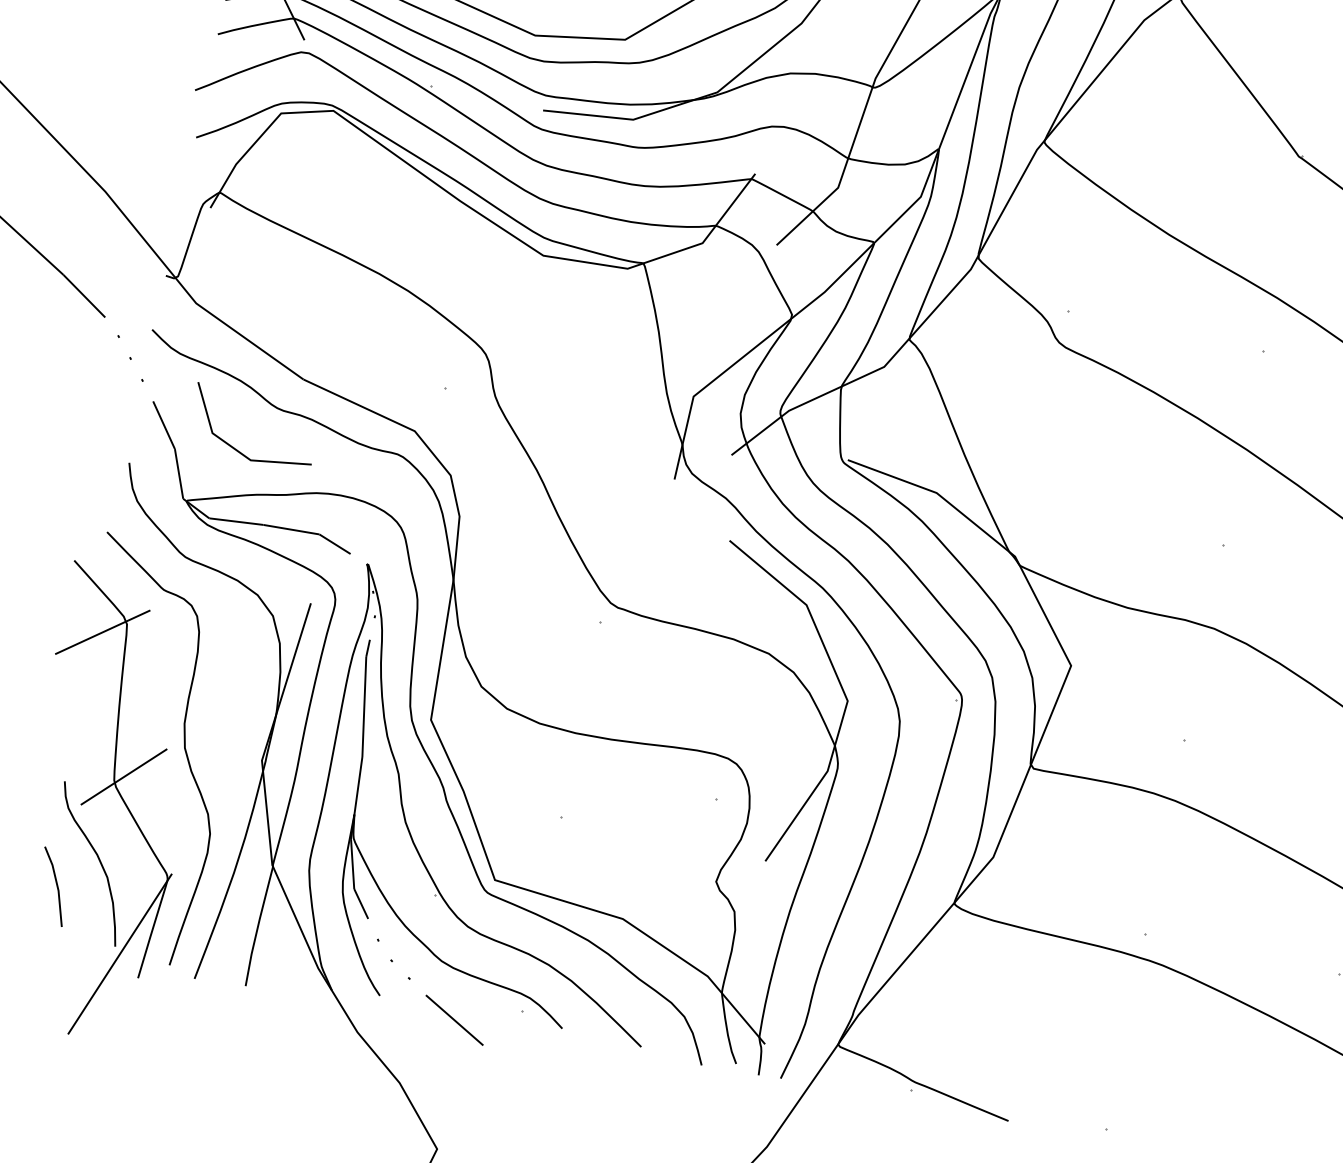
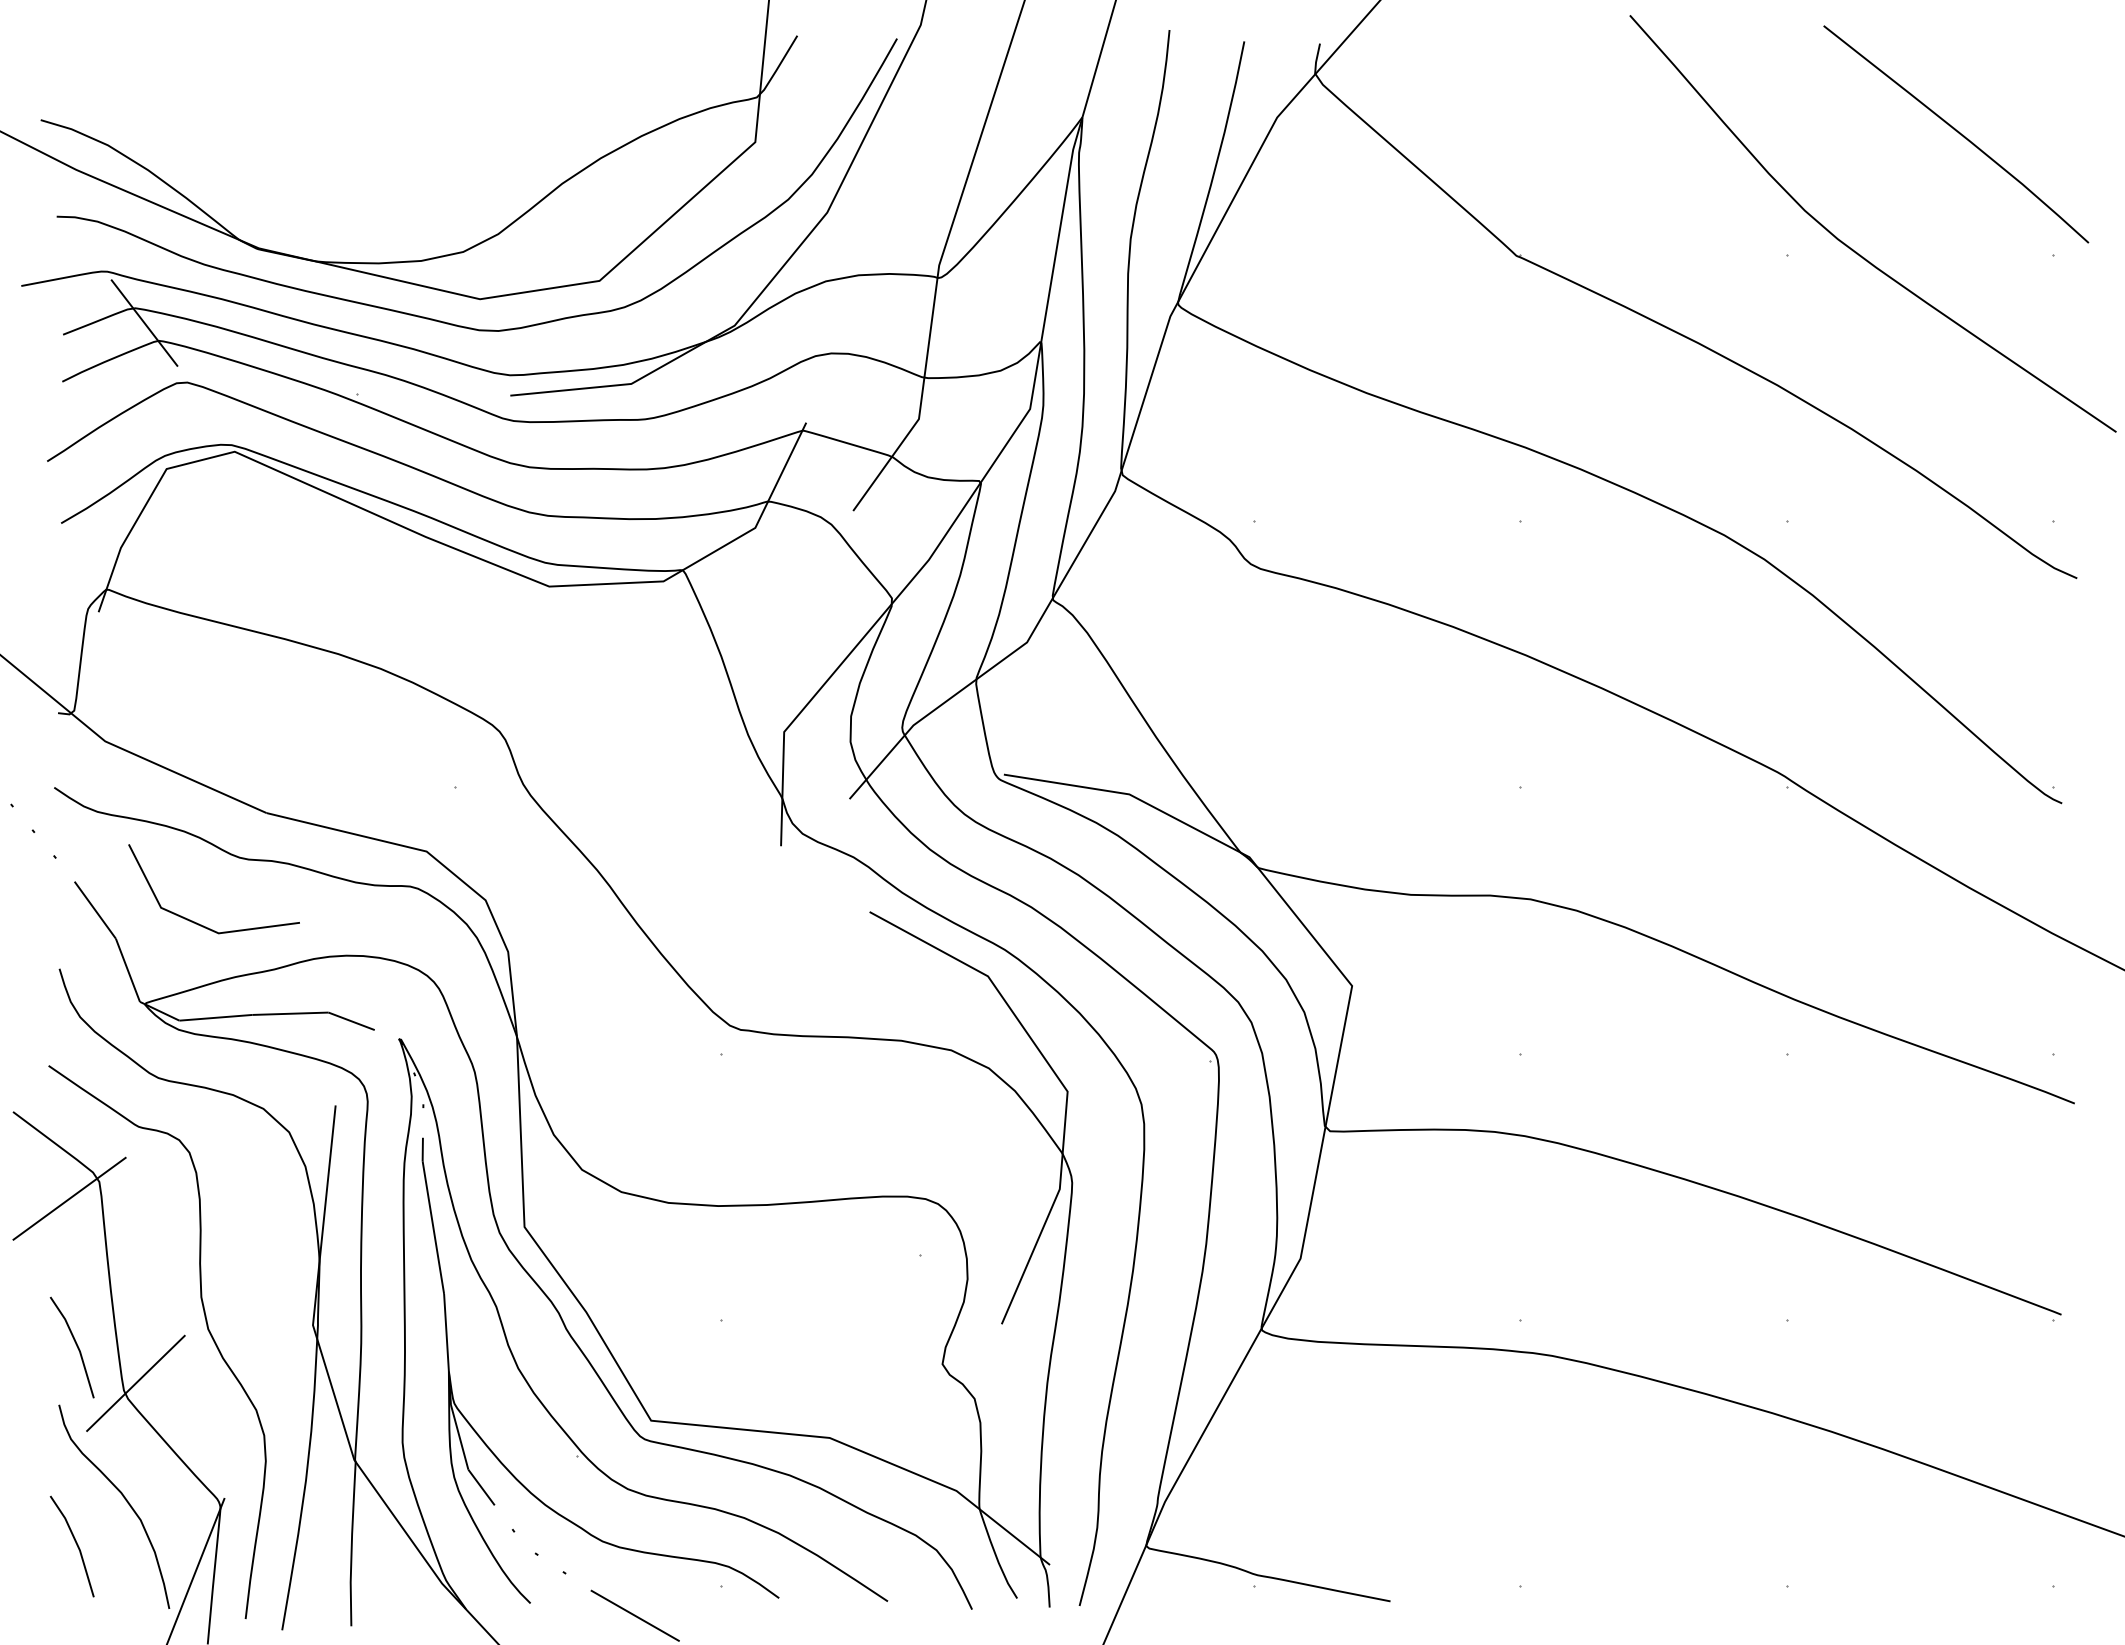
line: (85, 739) -> (75, 1344), added

